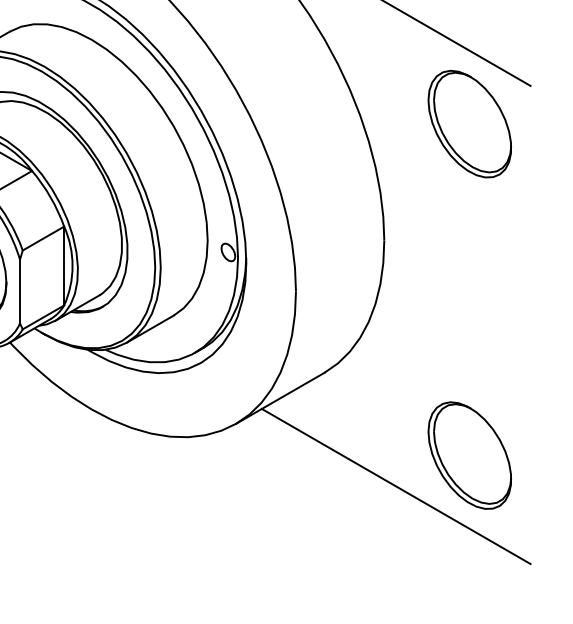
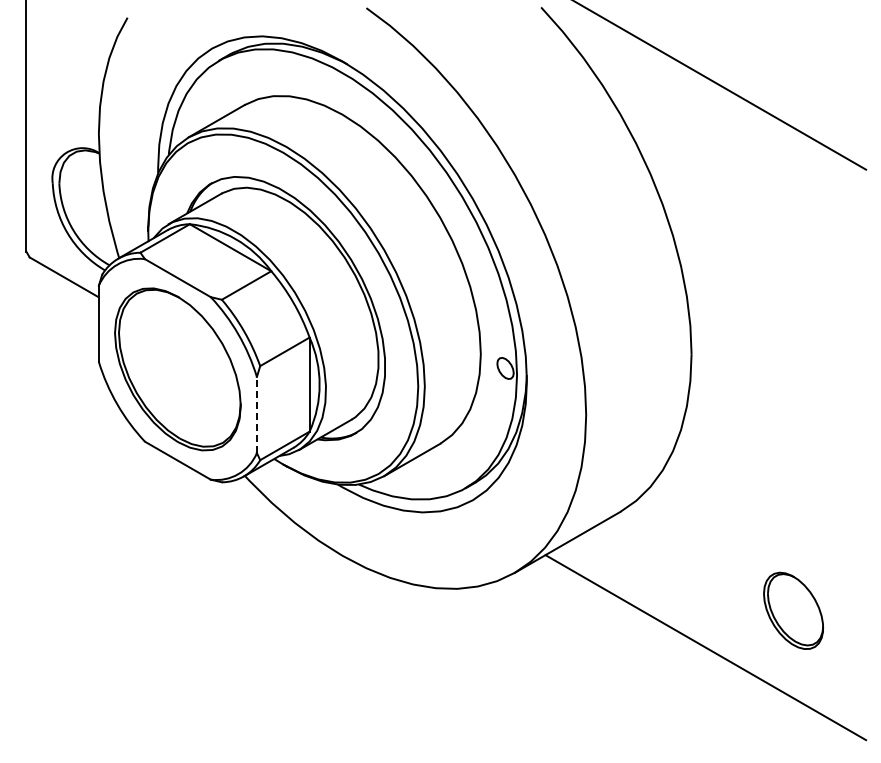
part: (469, 123) -> (793, 214), removed
line: (19, 291) -> (256, 414), solid -> dashed
part: (469, 455) -> (793, 610), size x0.6

